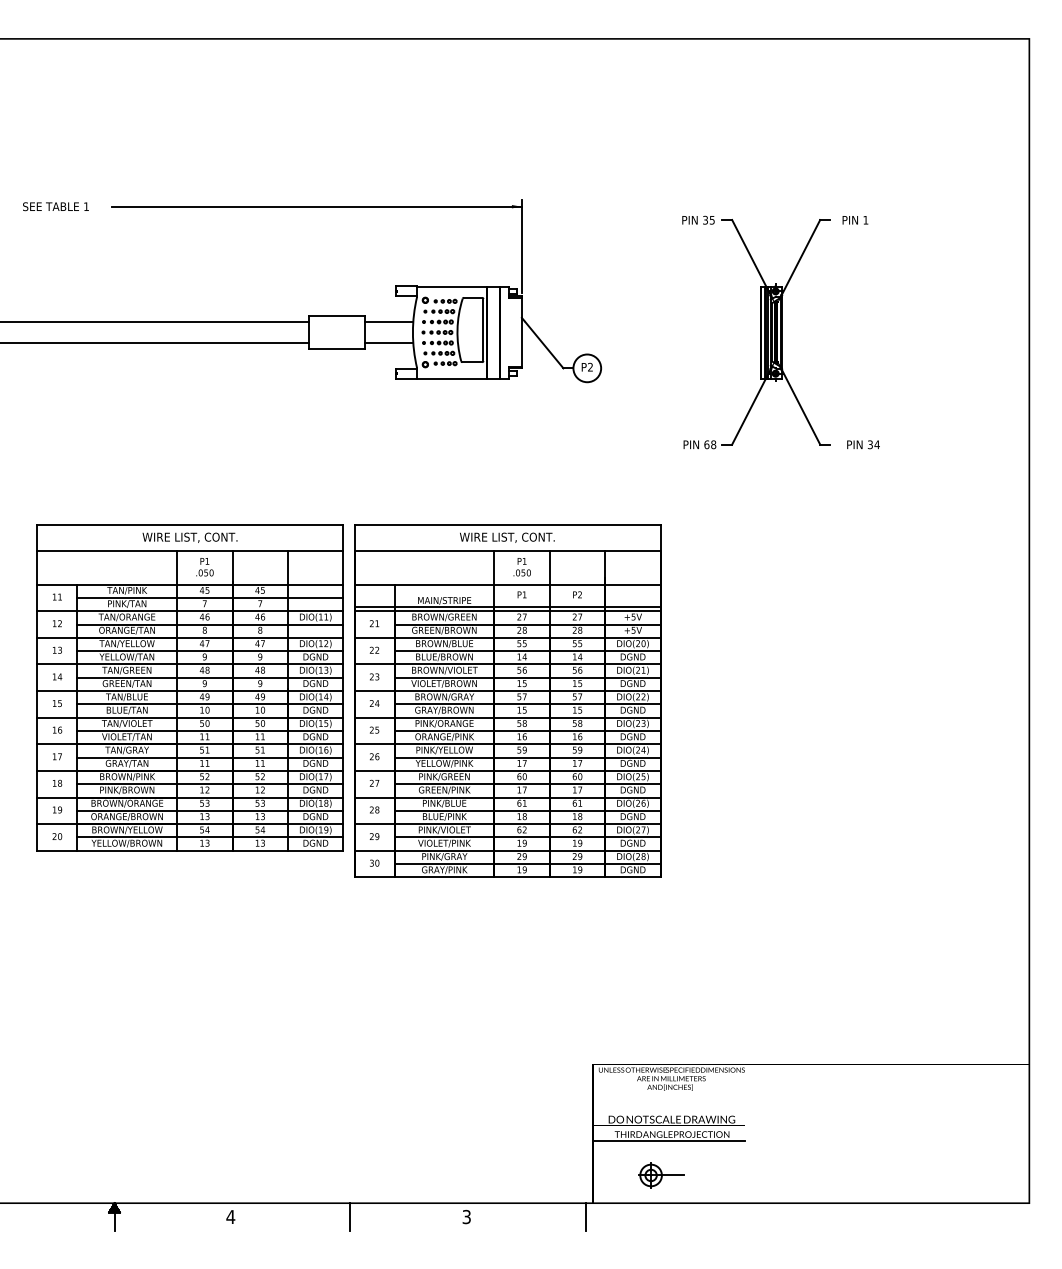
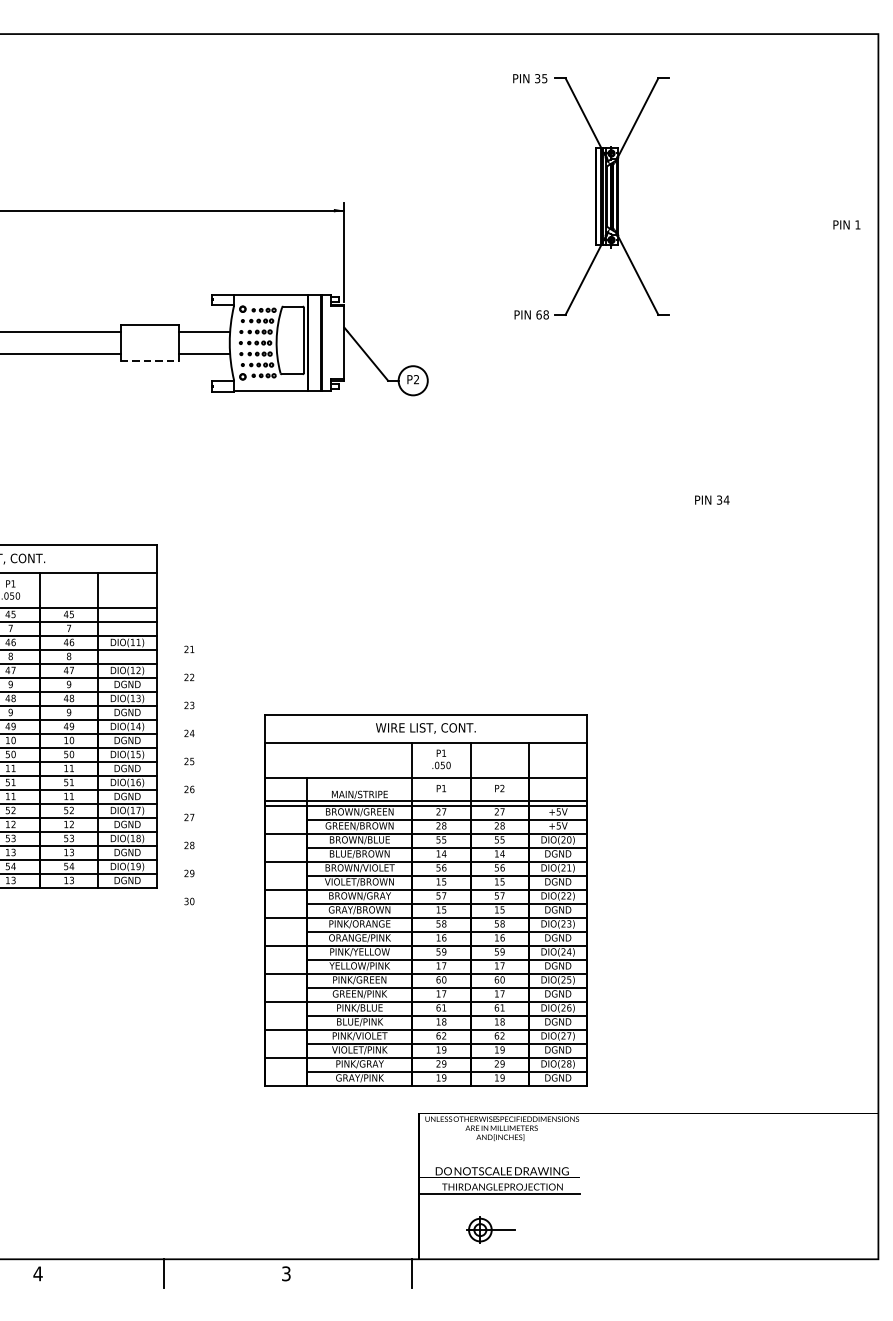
text: (855, 220) -> (846, 225), moved
part: (756, 332) -> (591, 196), moved
line: (337, 349) -> (150, 360), solid -> dashed
text: (863, 444) -> (712, 499), moved
part: (507, 700) -> (426, 899), moved

